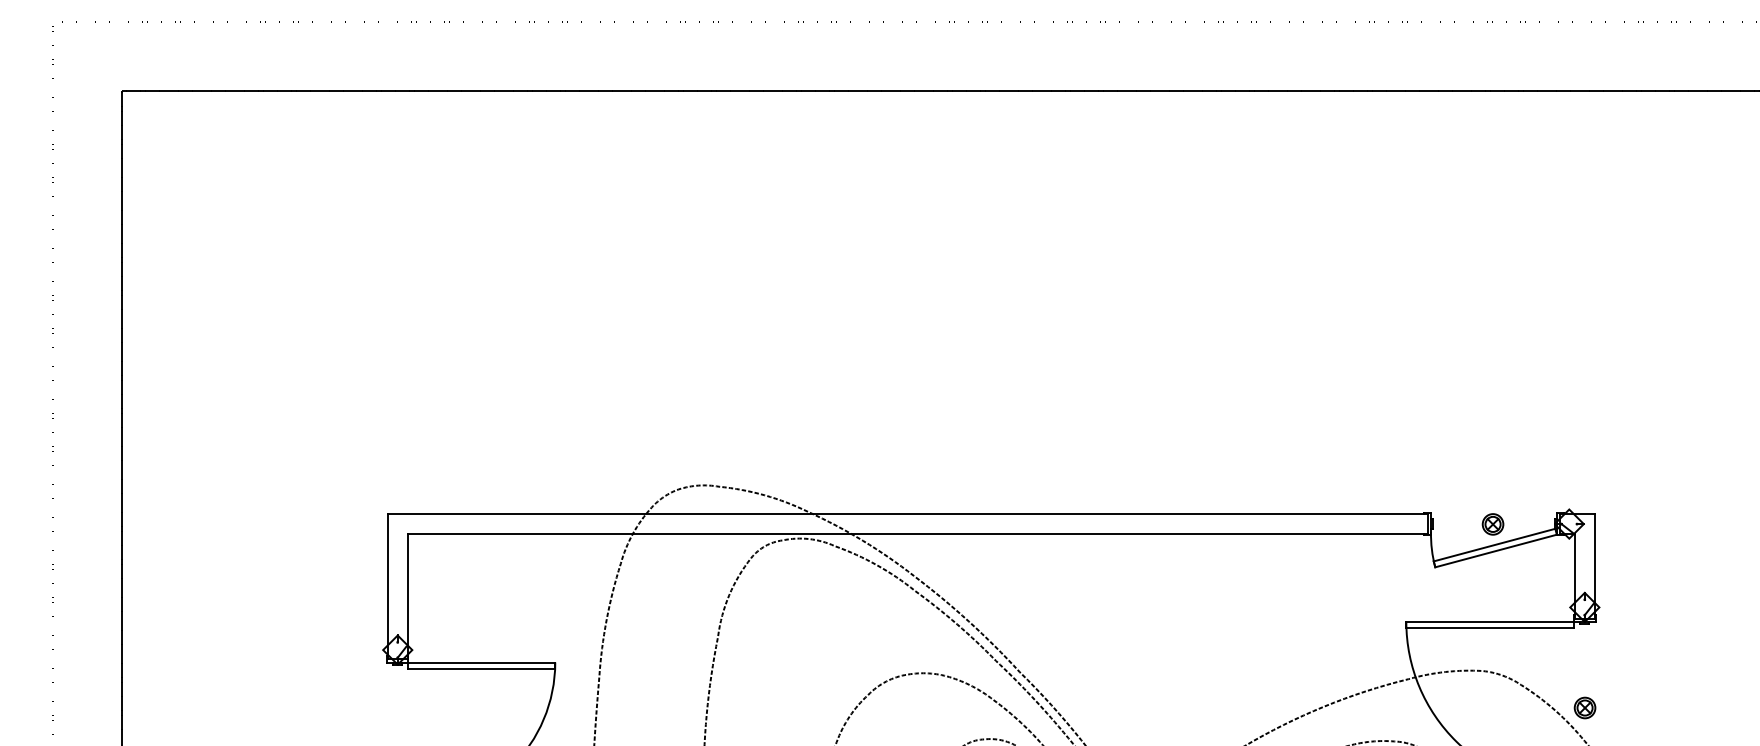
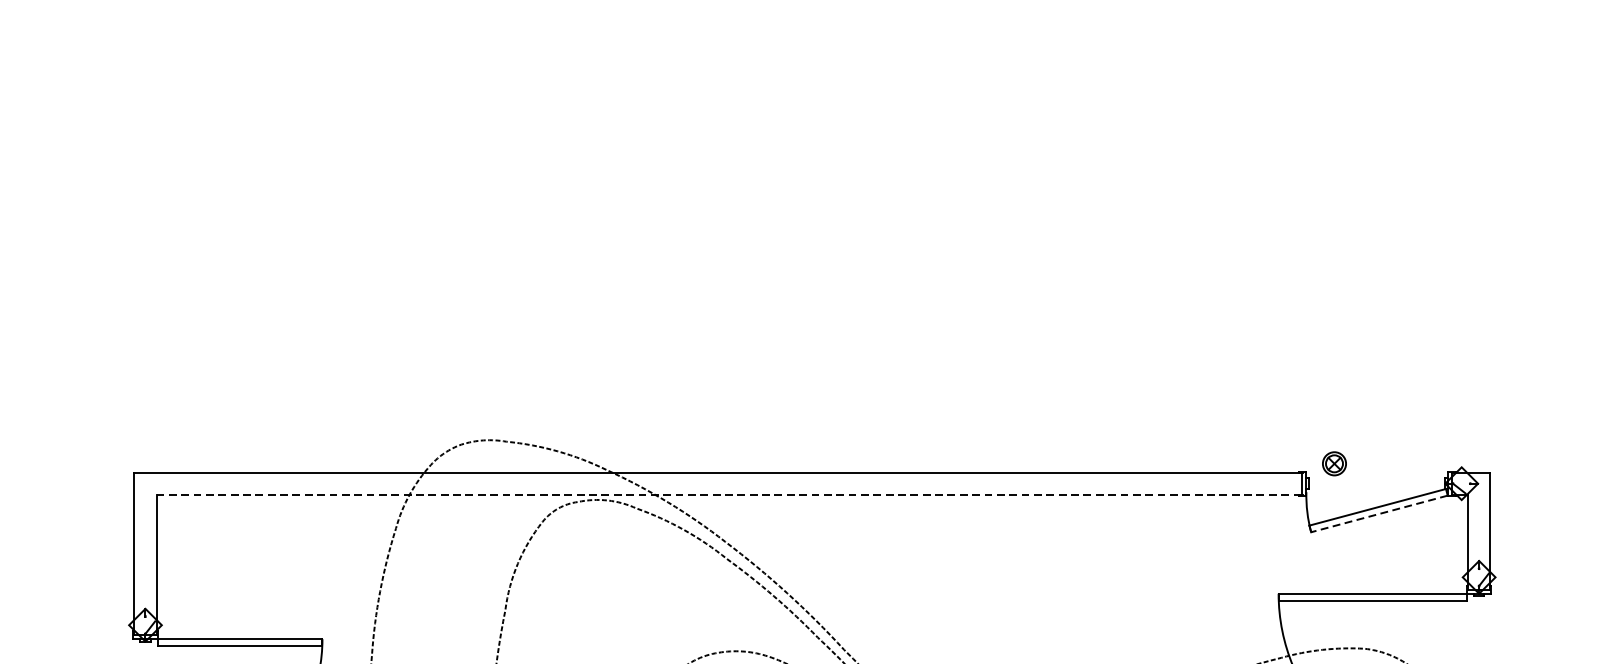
part: (1492, 524) -> (1333, 463), moved
line: (916, 533) -> (728, 494), solid -> dashed
line: (1496, 551) -> (1379, 514), solid -> dashed

